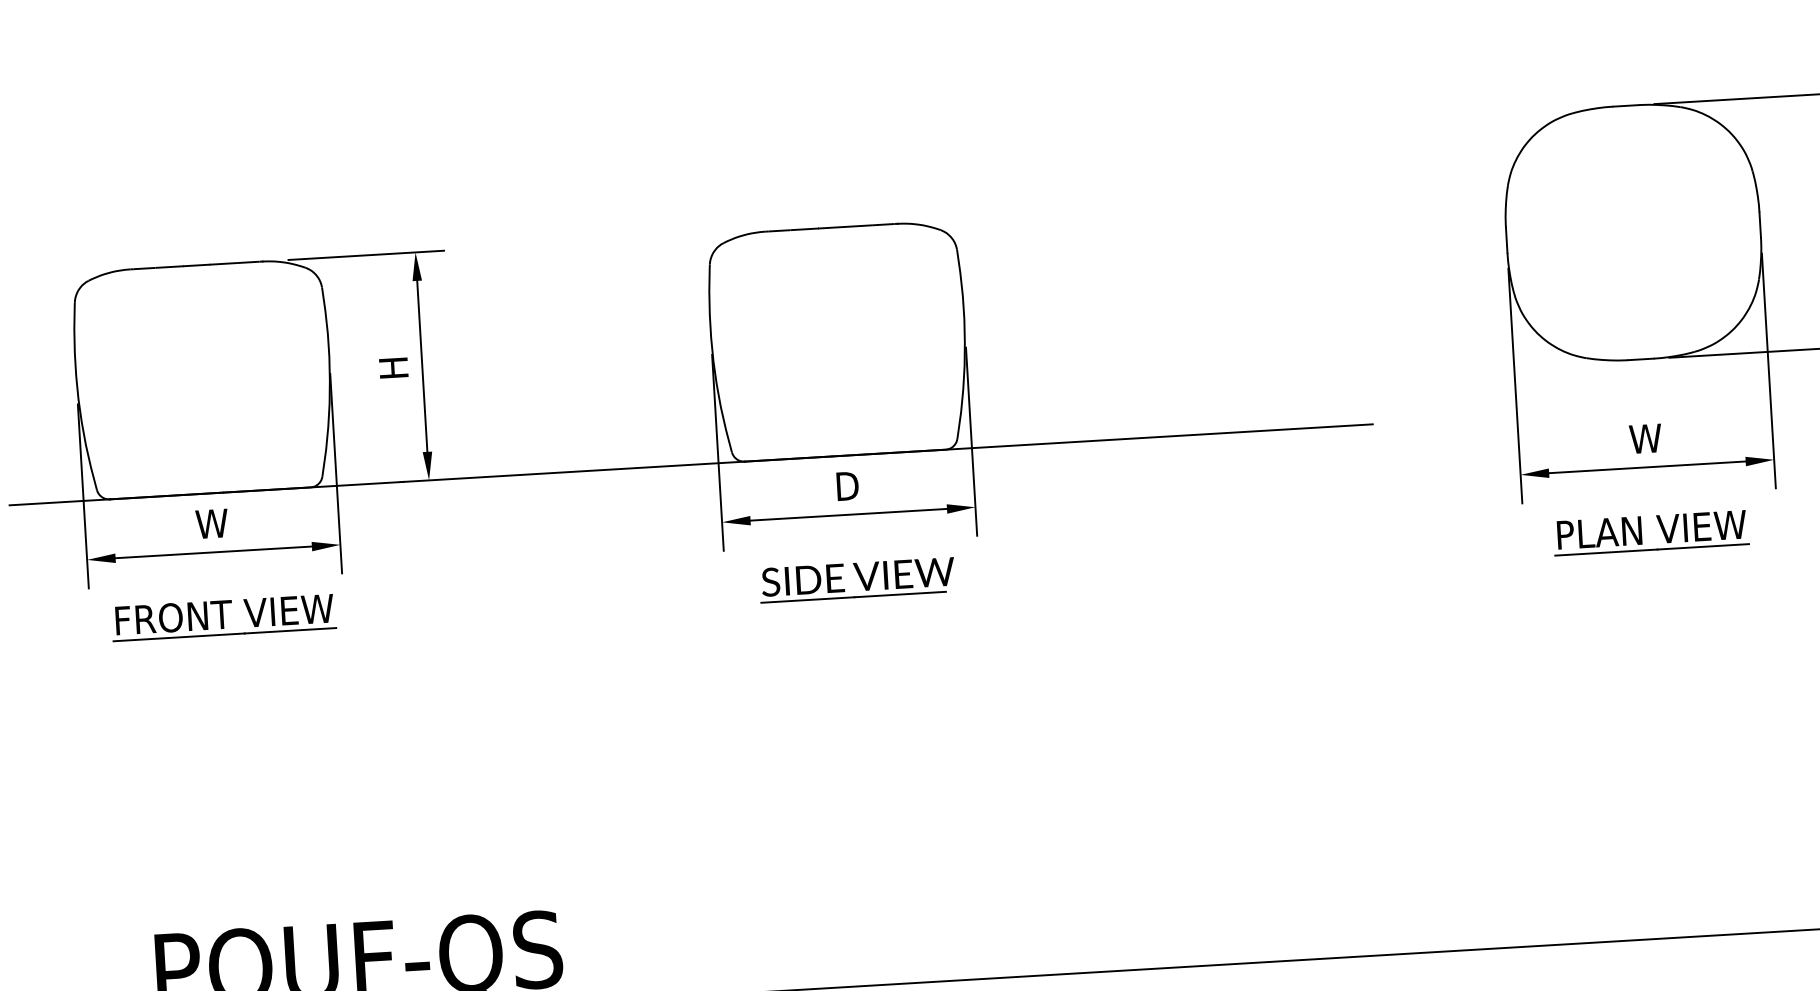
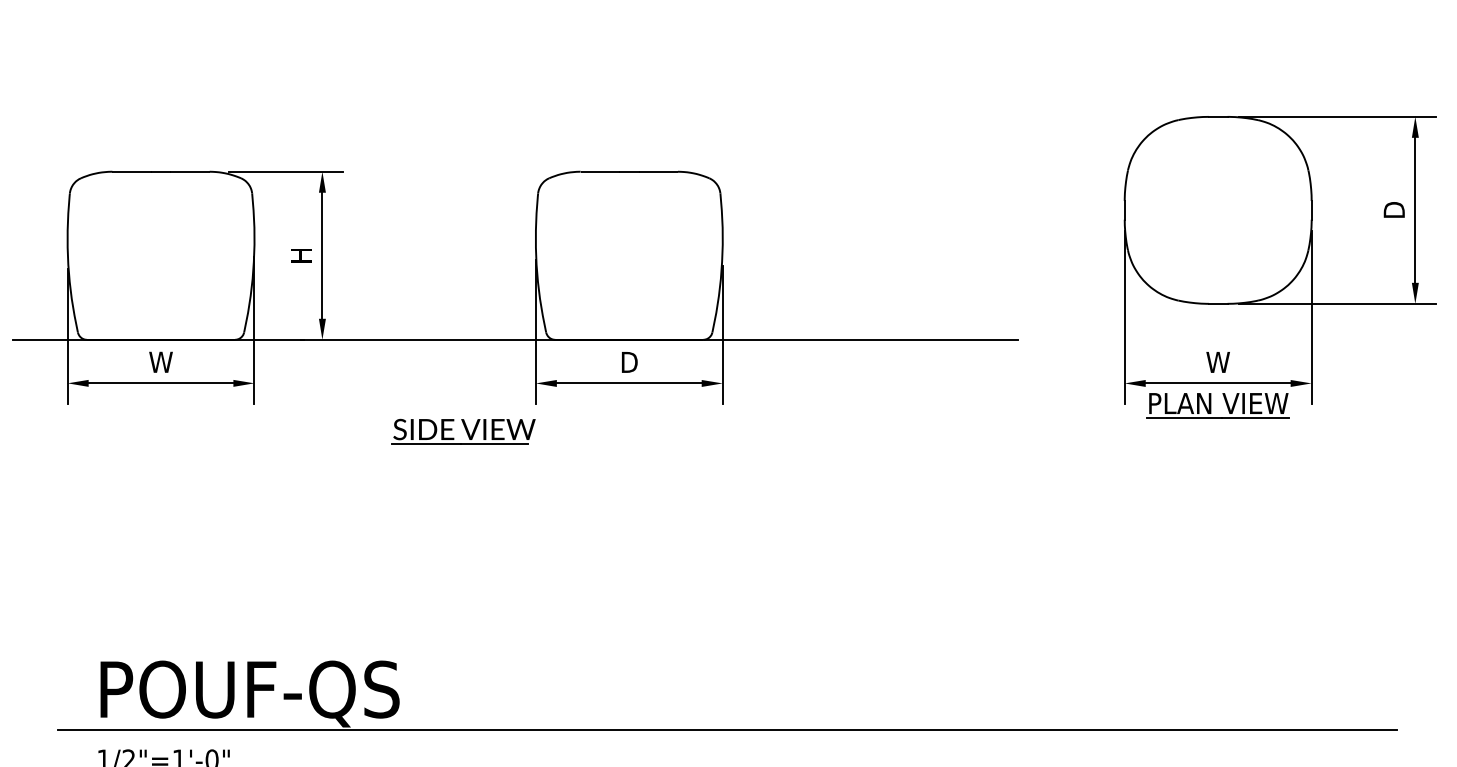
part: (1650, 532) -> (1217, 405), moved
part: (857, 579) -> (463, 431), moved
part: (223, 617) -> (165, 431), removed

